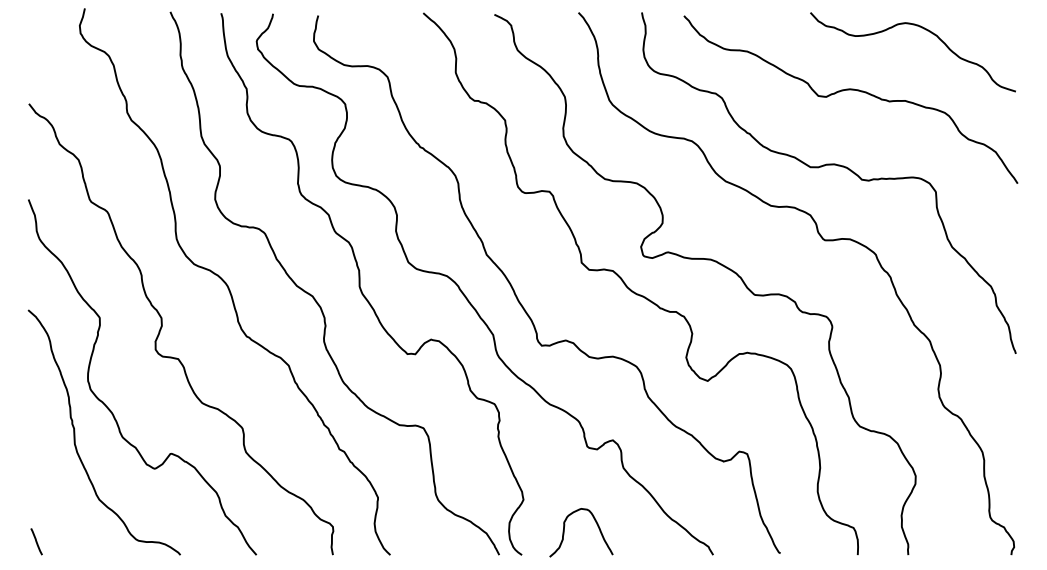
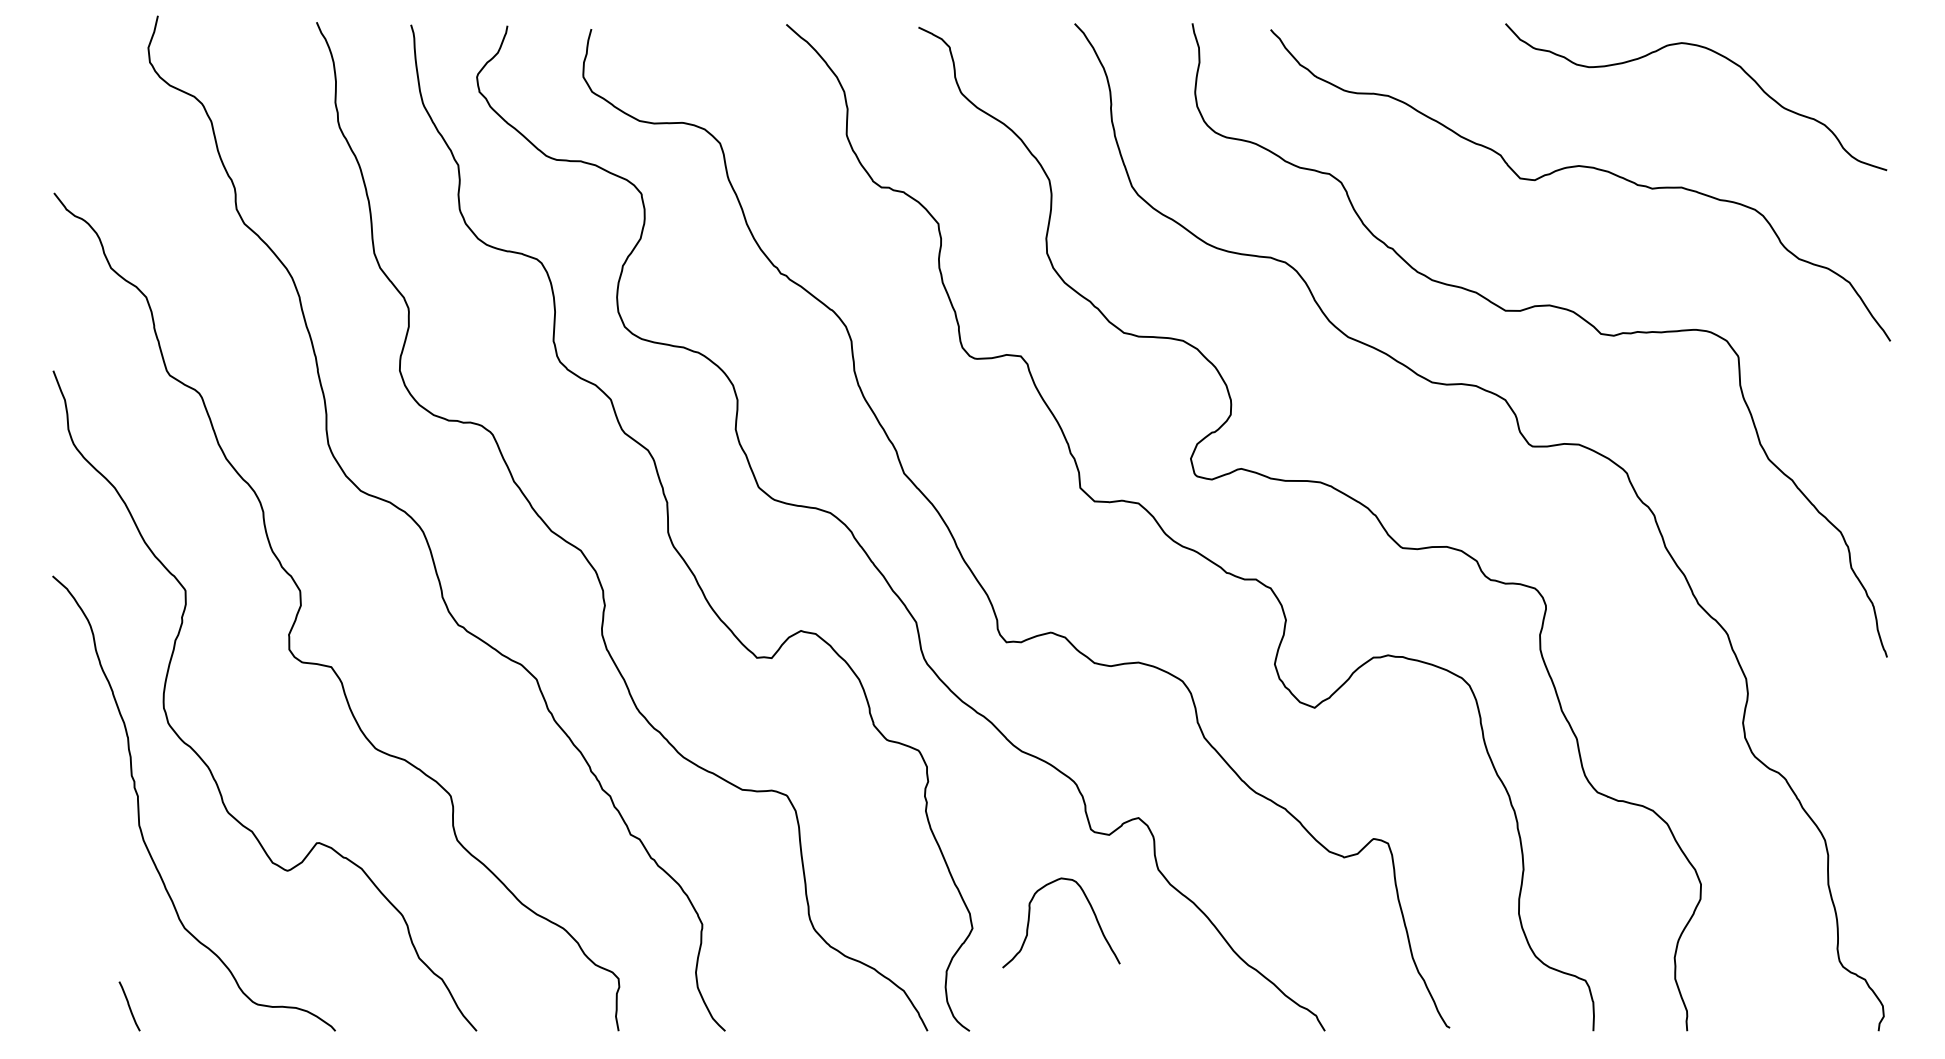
curve: (596, 524) -> (1089, 907), moved
line: (36, 541) -> (129, 1005), moved

